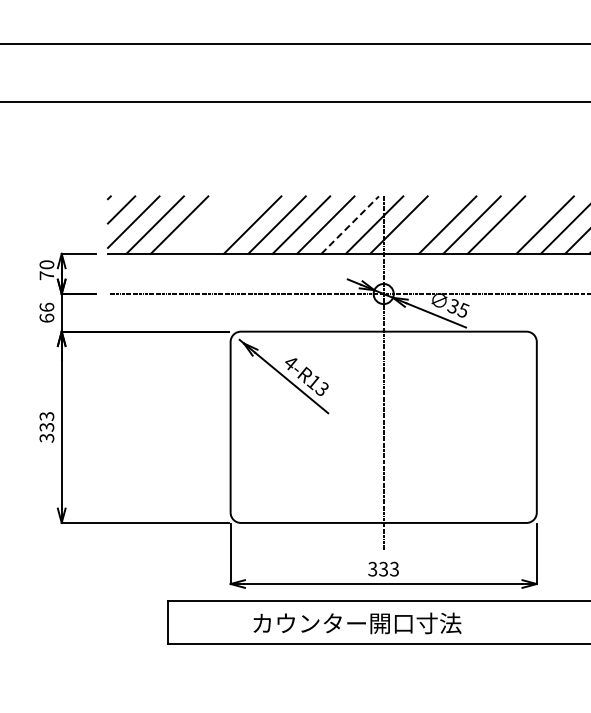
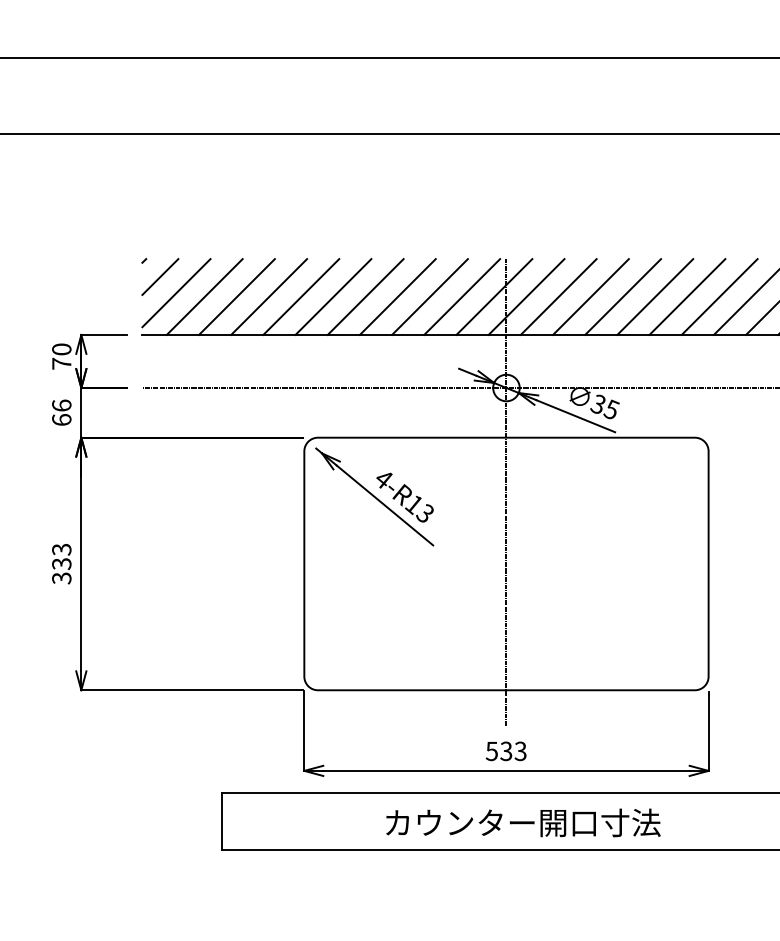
line: (203, 224) -> (268, 296), added
line: (228, 224) -> (301, 296), added
line: (423, 224) -> (558, 296), added
line: (520, 224) -> (687, 296), added
line: (350, 225) -> (462, 297), dashed -> solid
text: (372, 568) -> (491, 750), 333 -> 533
text: (357, 623) -> (523, 823), moved

